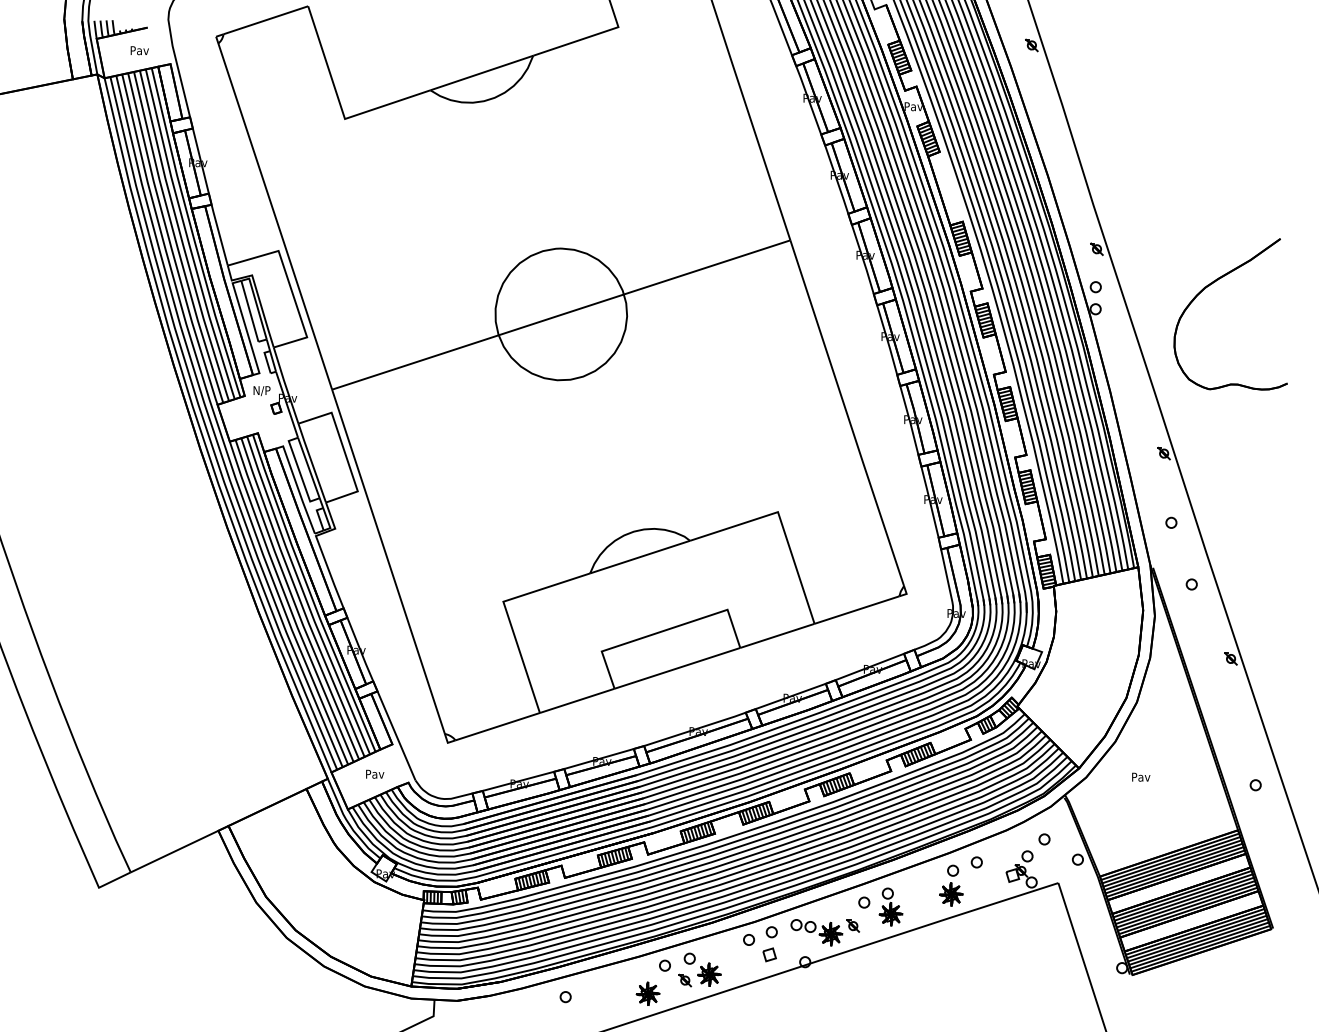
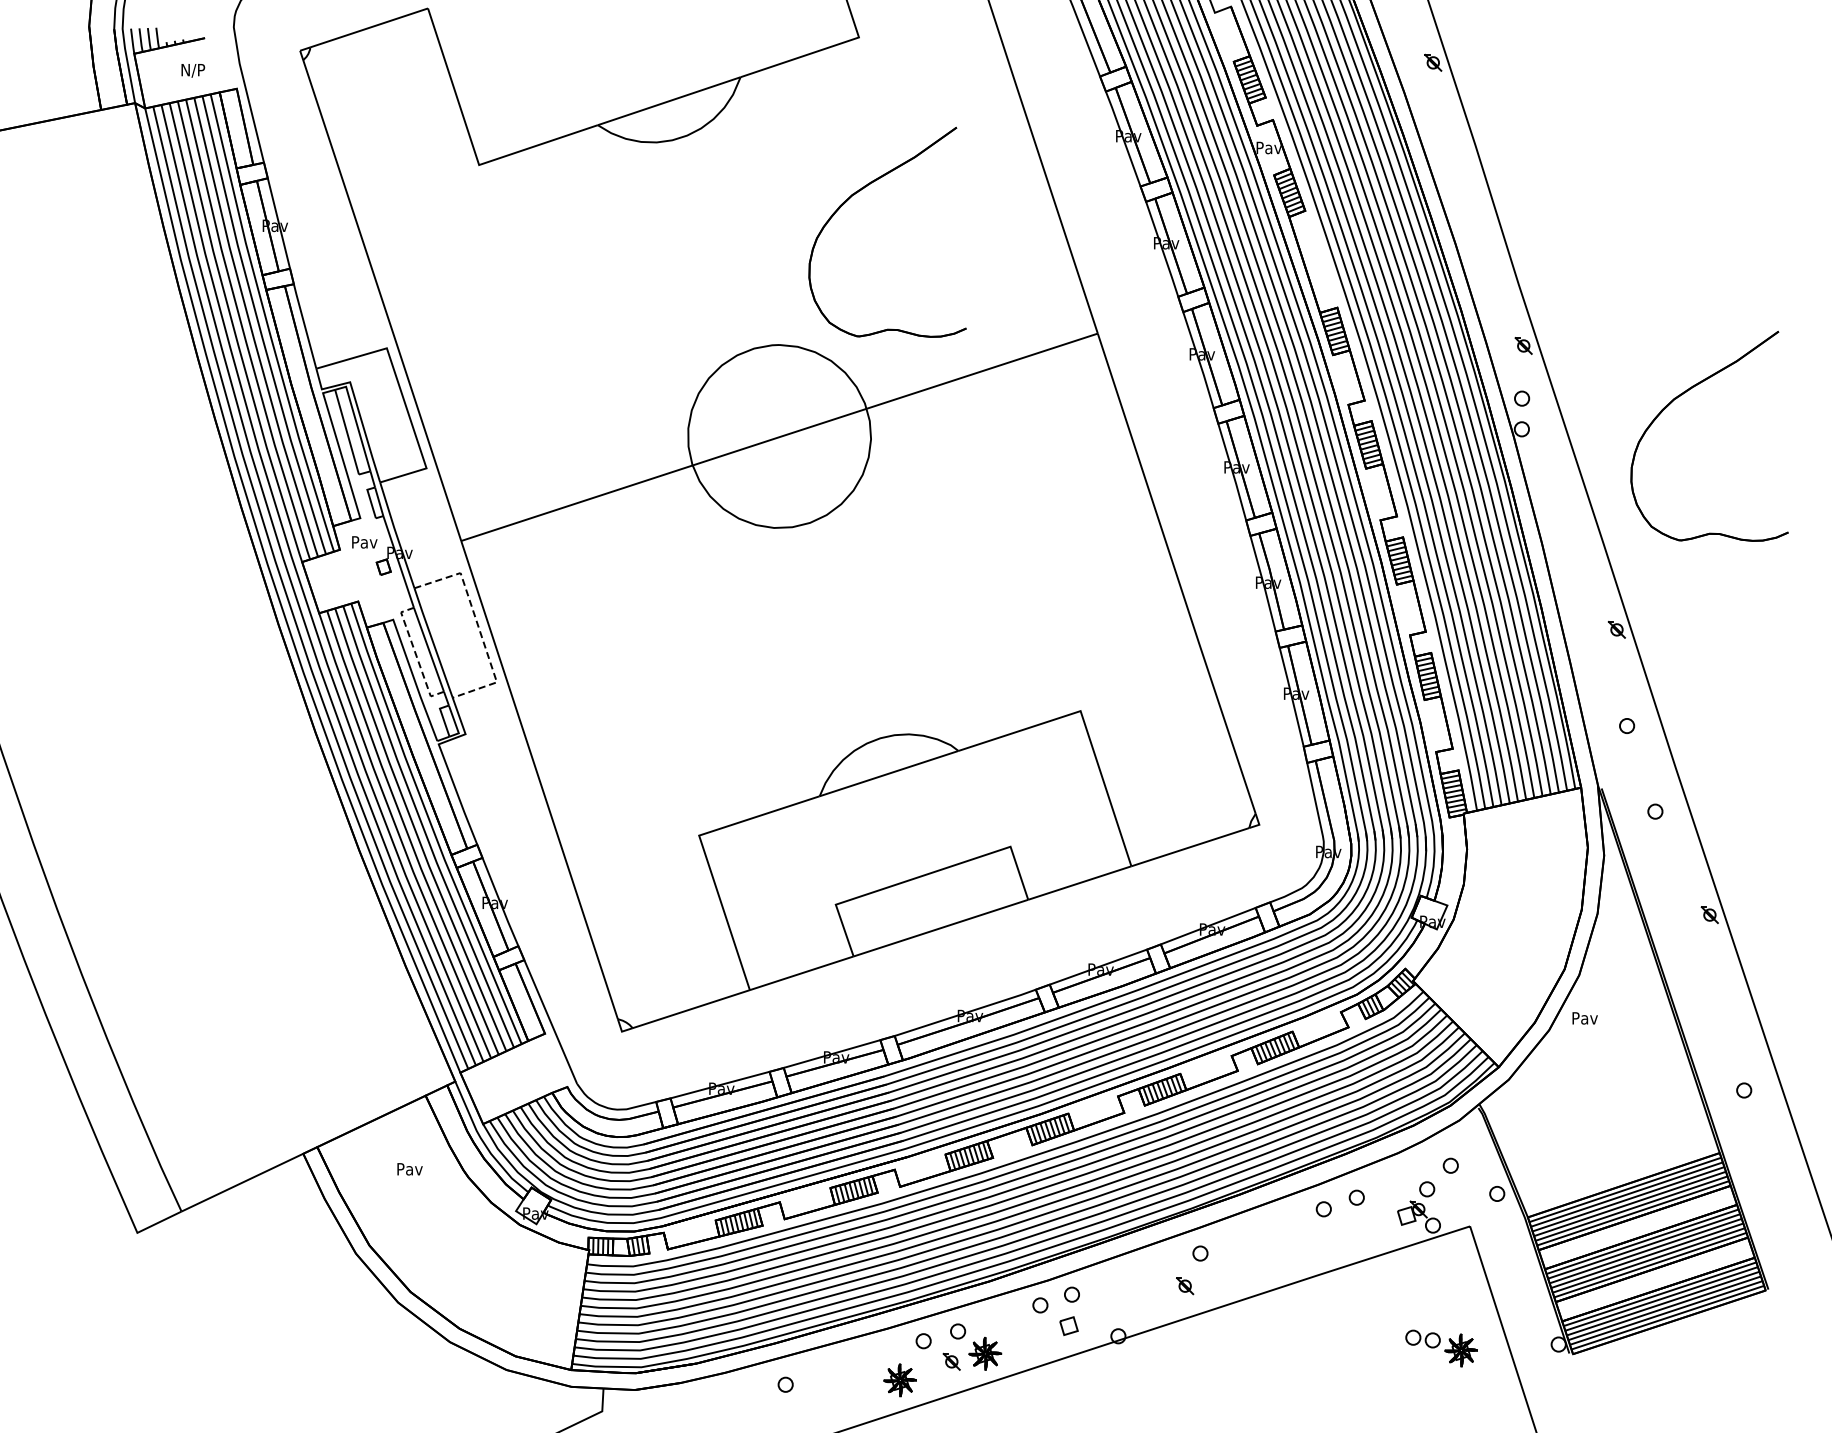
text: (140, 50) -> (194, 70), Pav -> N/P
part: (620, 137) -> (861, 190), added
text: (263, 390) -> (365, 542), N/P -> Pav
line: (344, 451) -> (478, 626), solid -> dashed
line: (299, 471) -> (415, 654), solid -> dashed
text: (374, 774) -> (409, 1169), moved
text: (1140, 777) -> (1584, 1018), moved
part: (951, 893) -> (1321, 1241), removed
part: (890, 906) -> (1237, 1259), removed
part: (816, 932) -> (1441, 1348), moved

